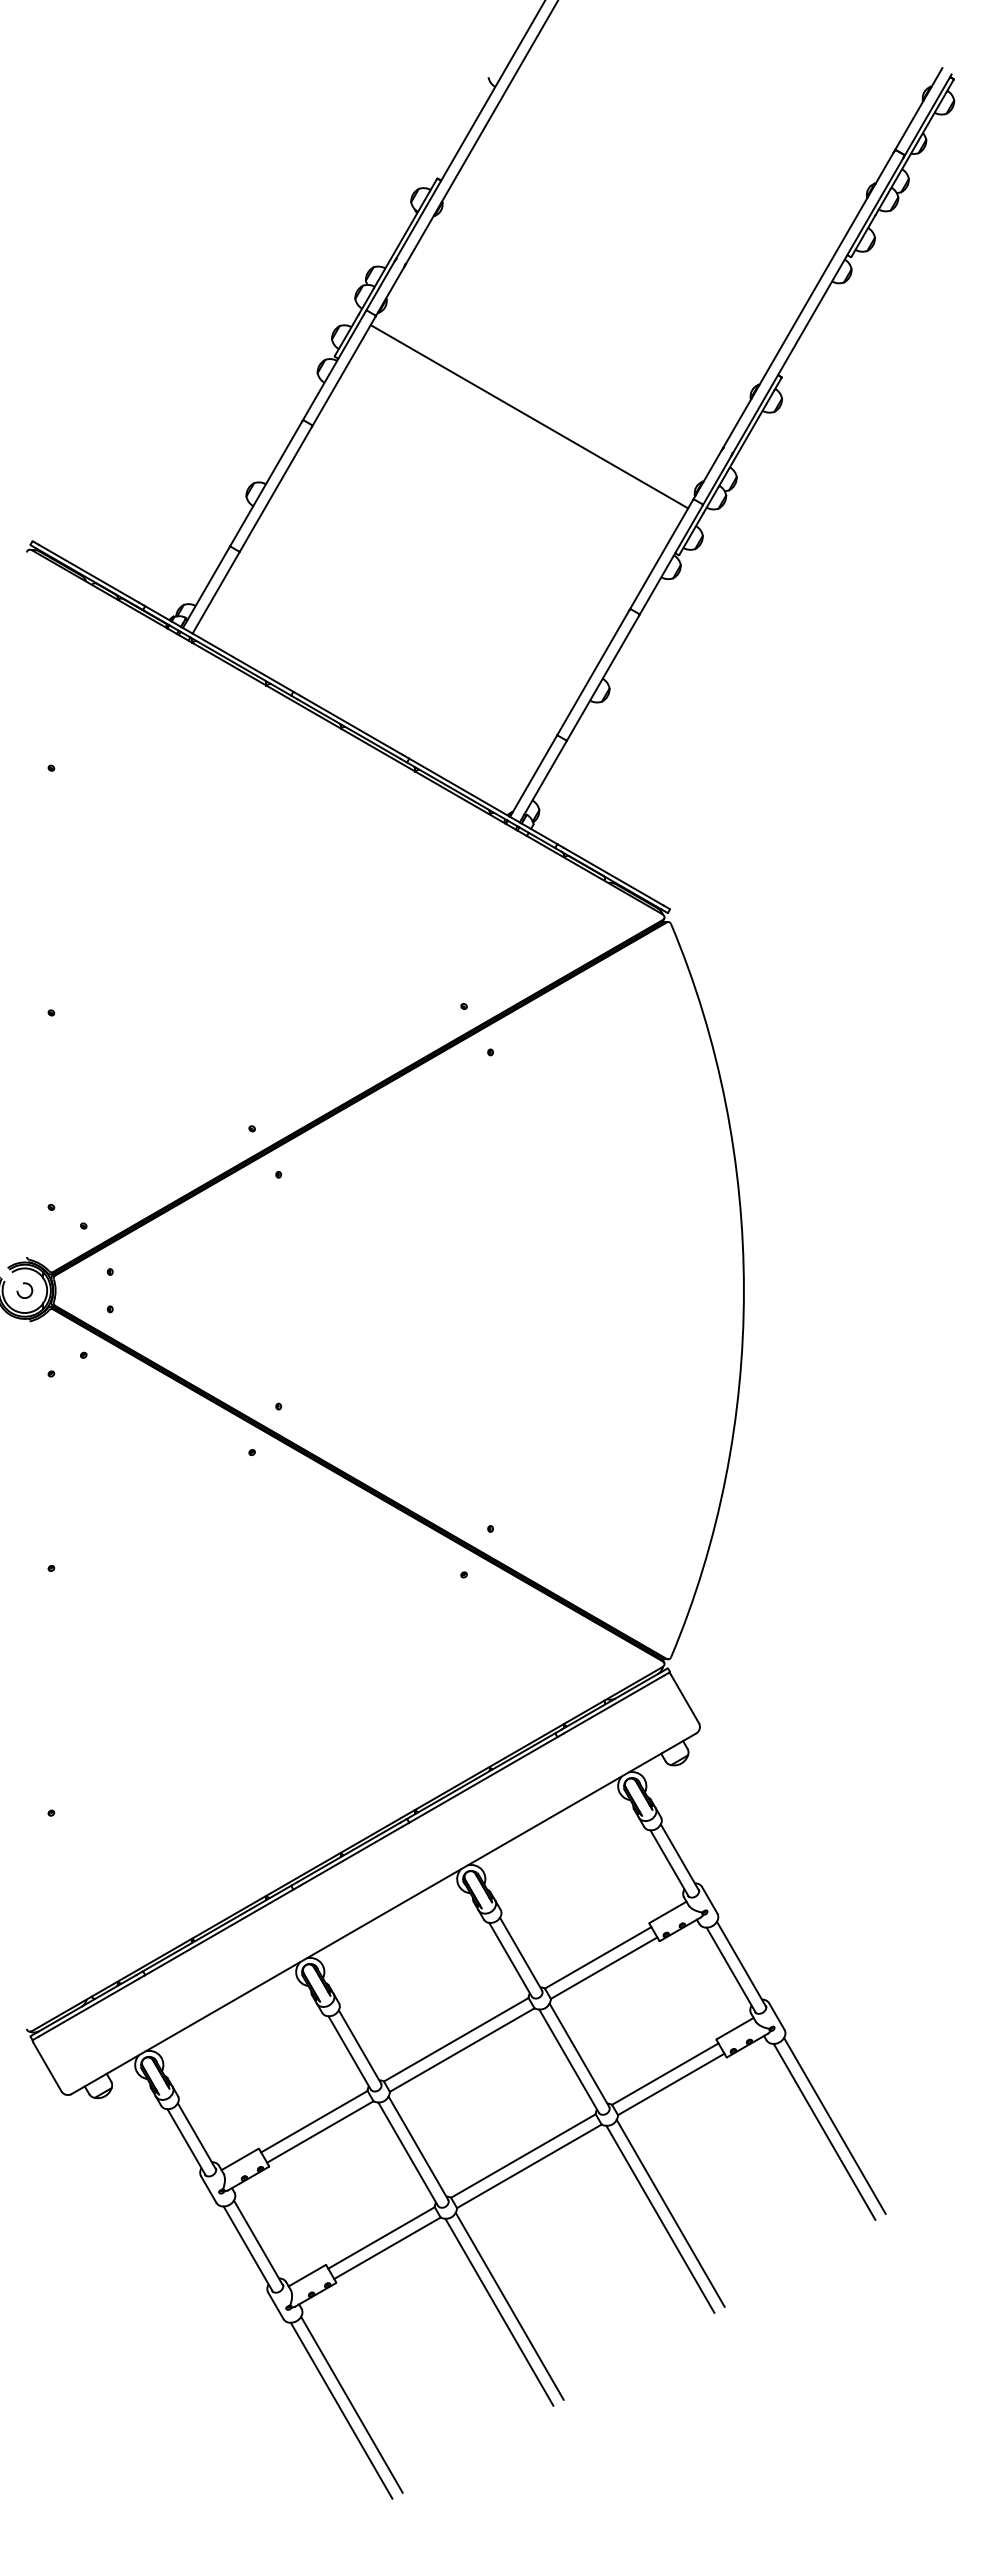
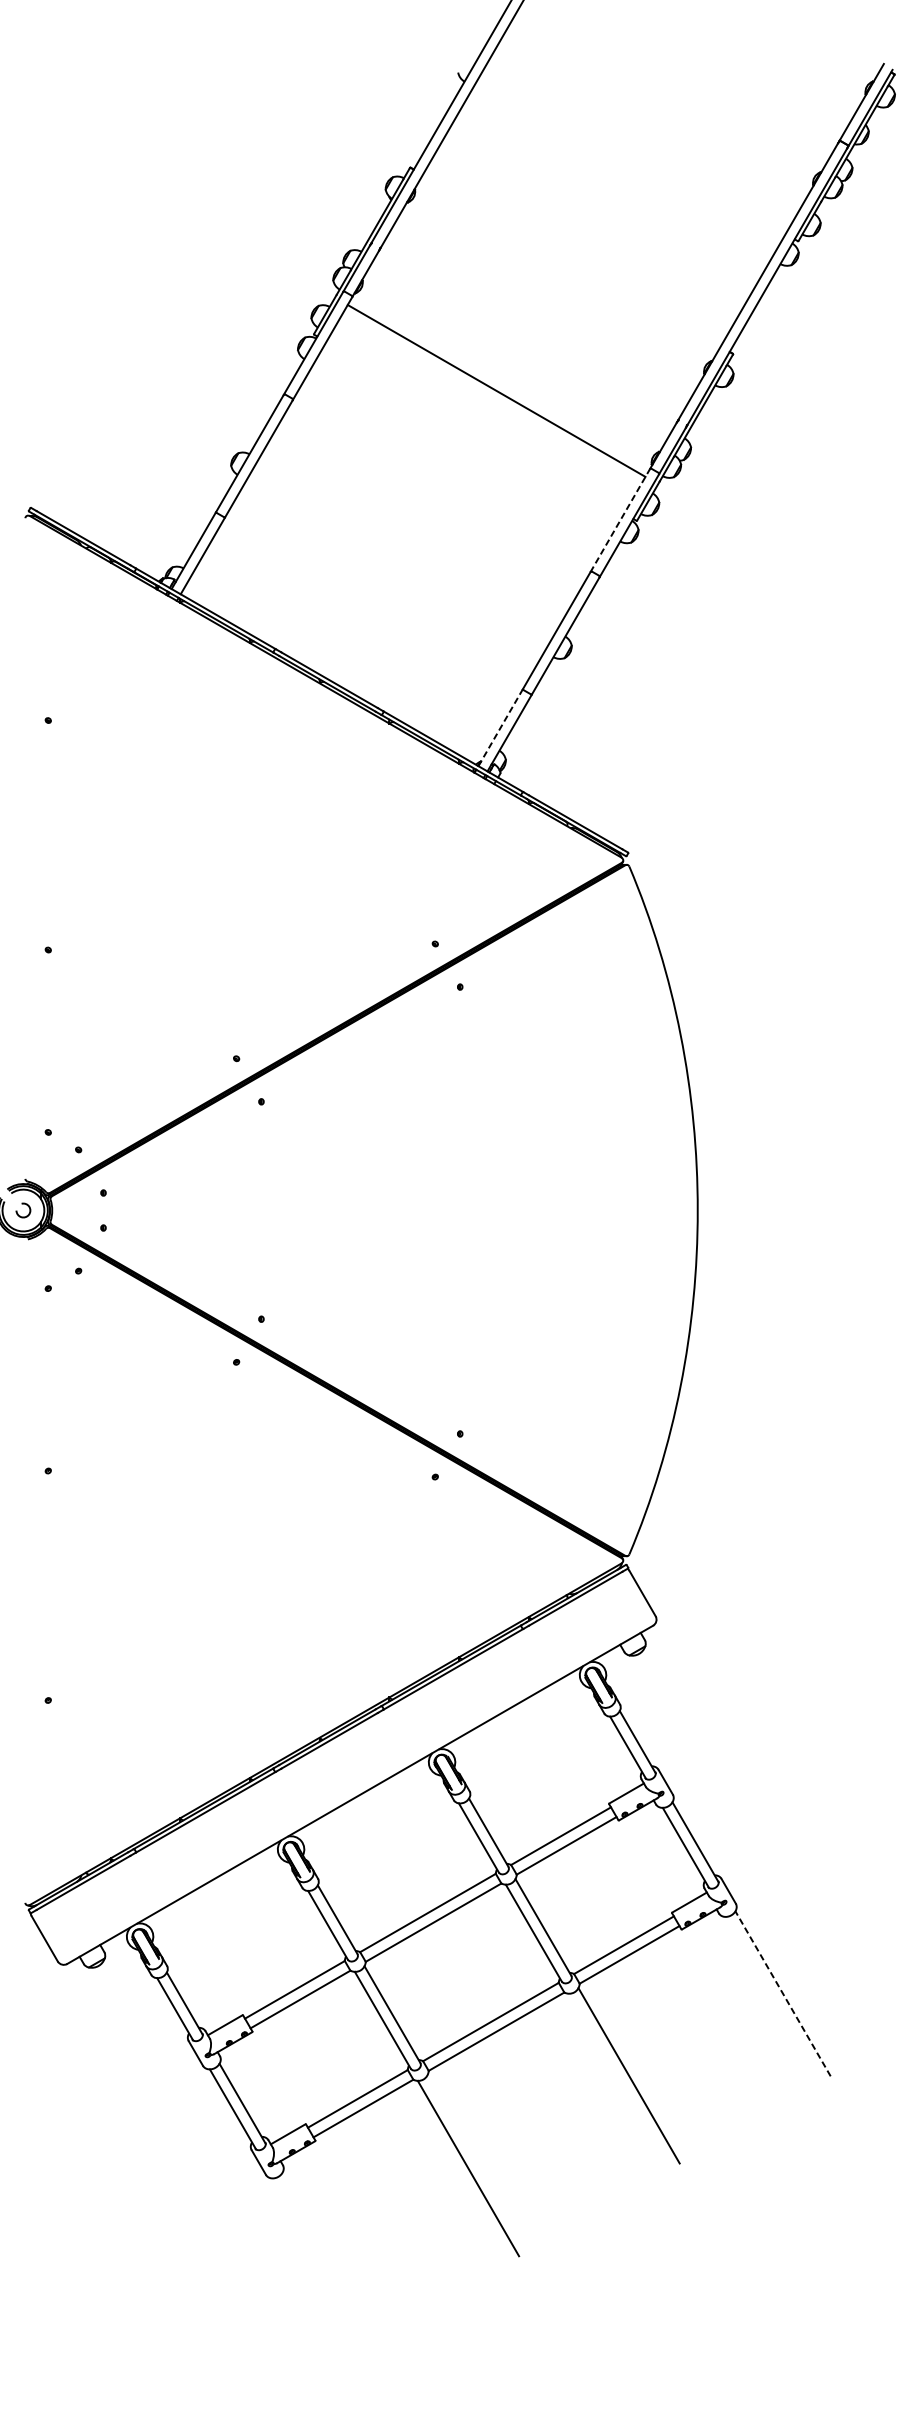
line: (661, 555) -> (620, 521), solid -> dashed
line: (533, 775) -> (500, 727), solid -> dashed
line: (834, 2125) -> (782, 1993), solid -> dashed
line: (824, 2131) -> (773, 1999), removed
line: (660, 2218) -> (619, 2080), removed
line: (509, 2305) -> (477, 2162), removed
line: (351, 2404) -> (329, 2255), removed
line: (341, 2410) -> (320, 2260), removed

